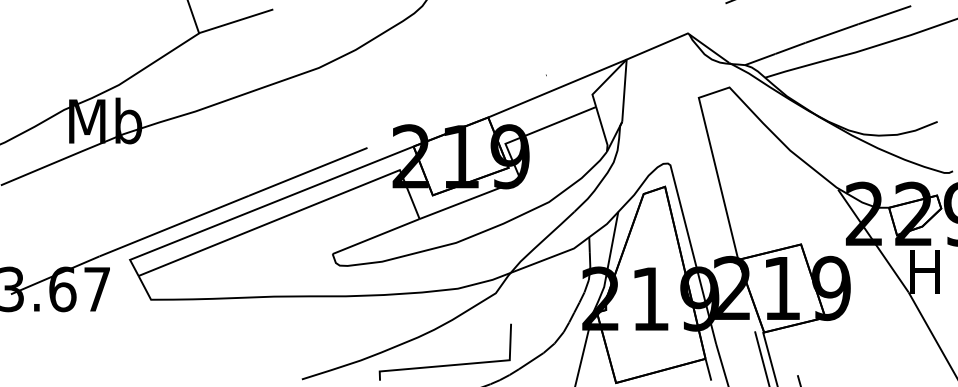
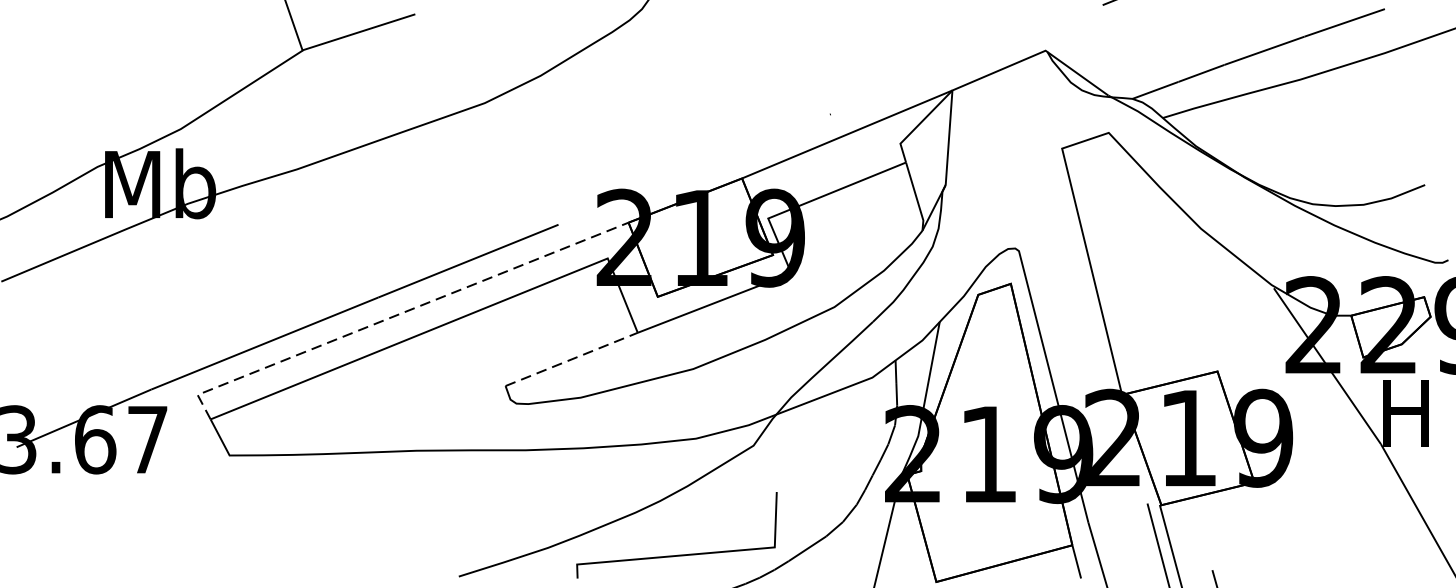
line: (262, 206) -> (398, 313), solid -> dashed
line: (376, 236) -> (572, 359), solid -> dashed

